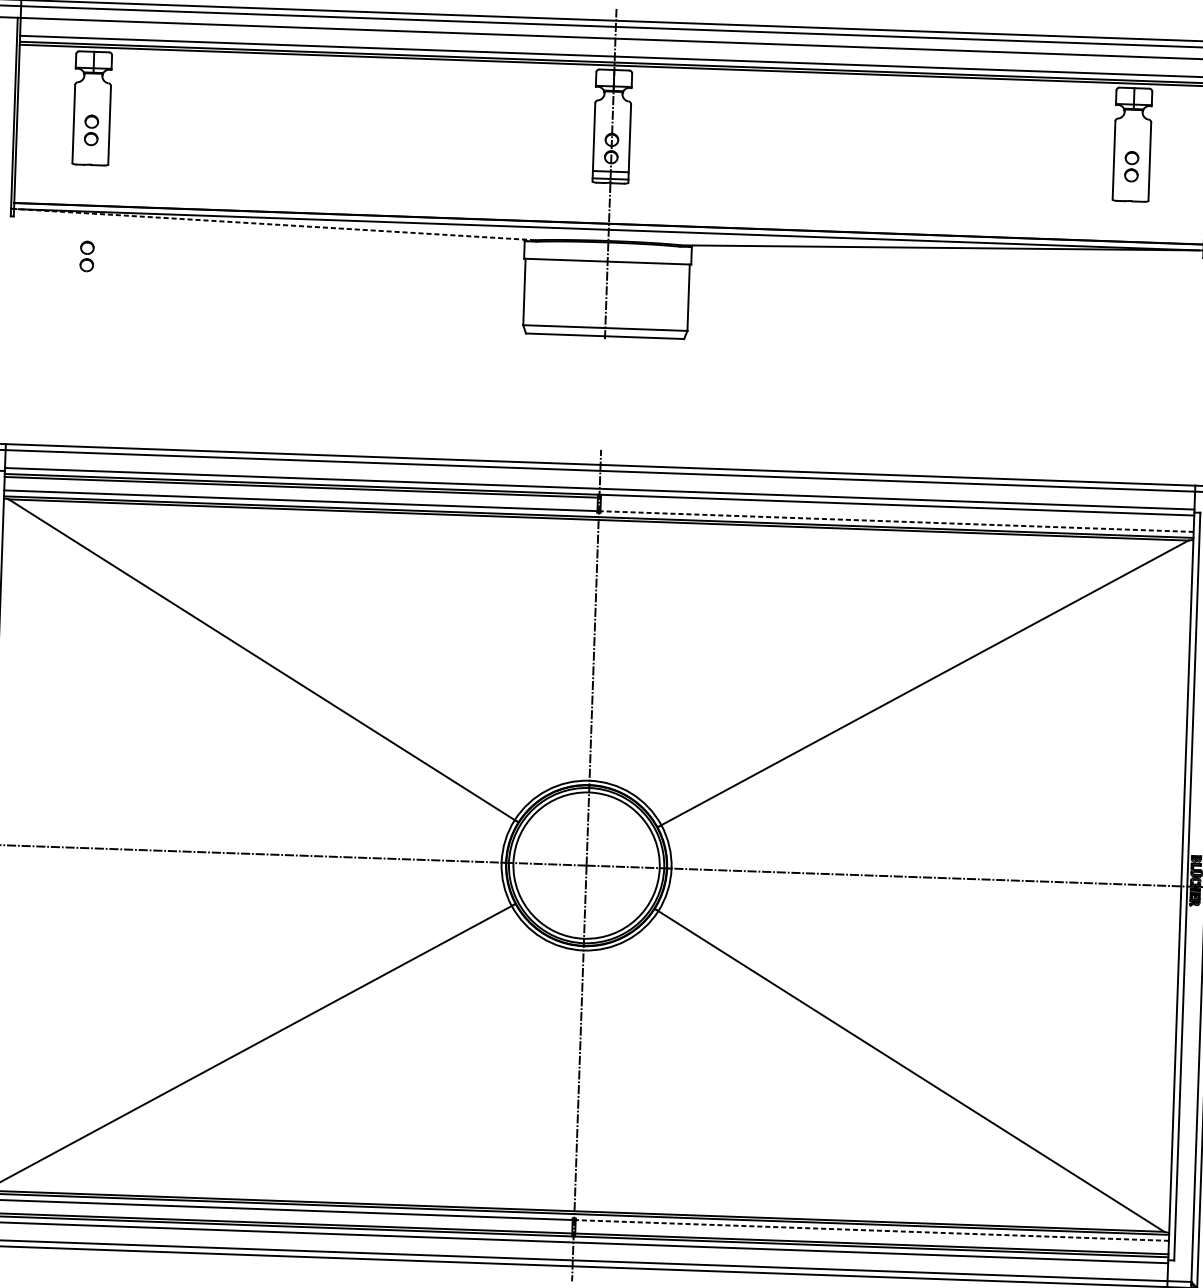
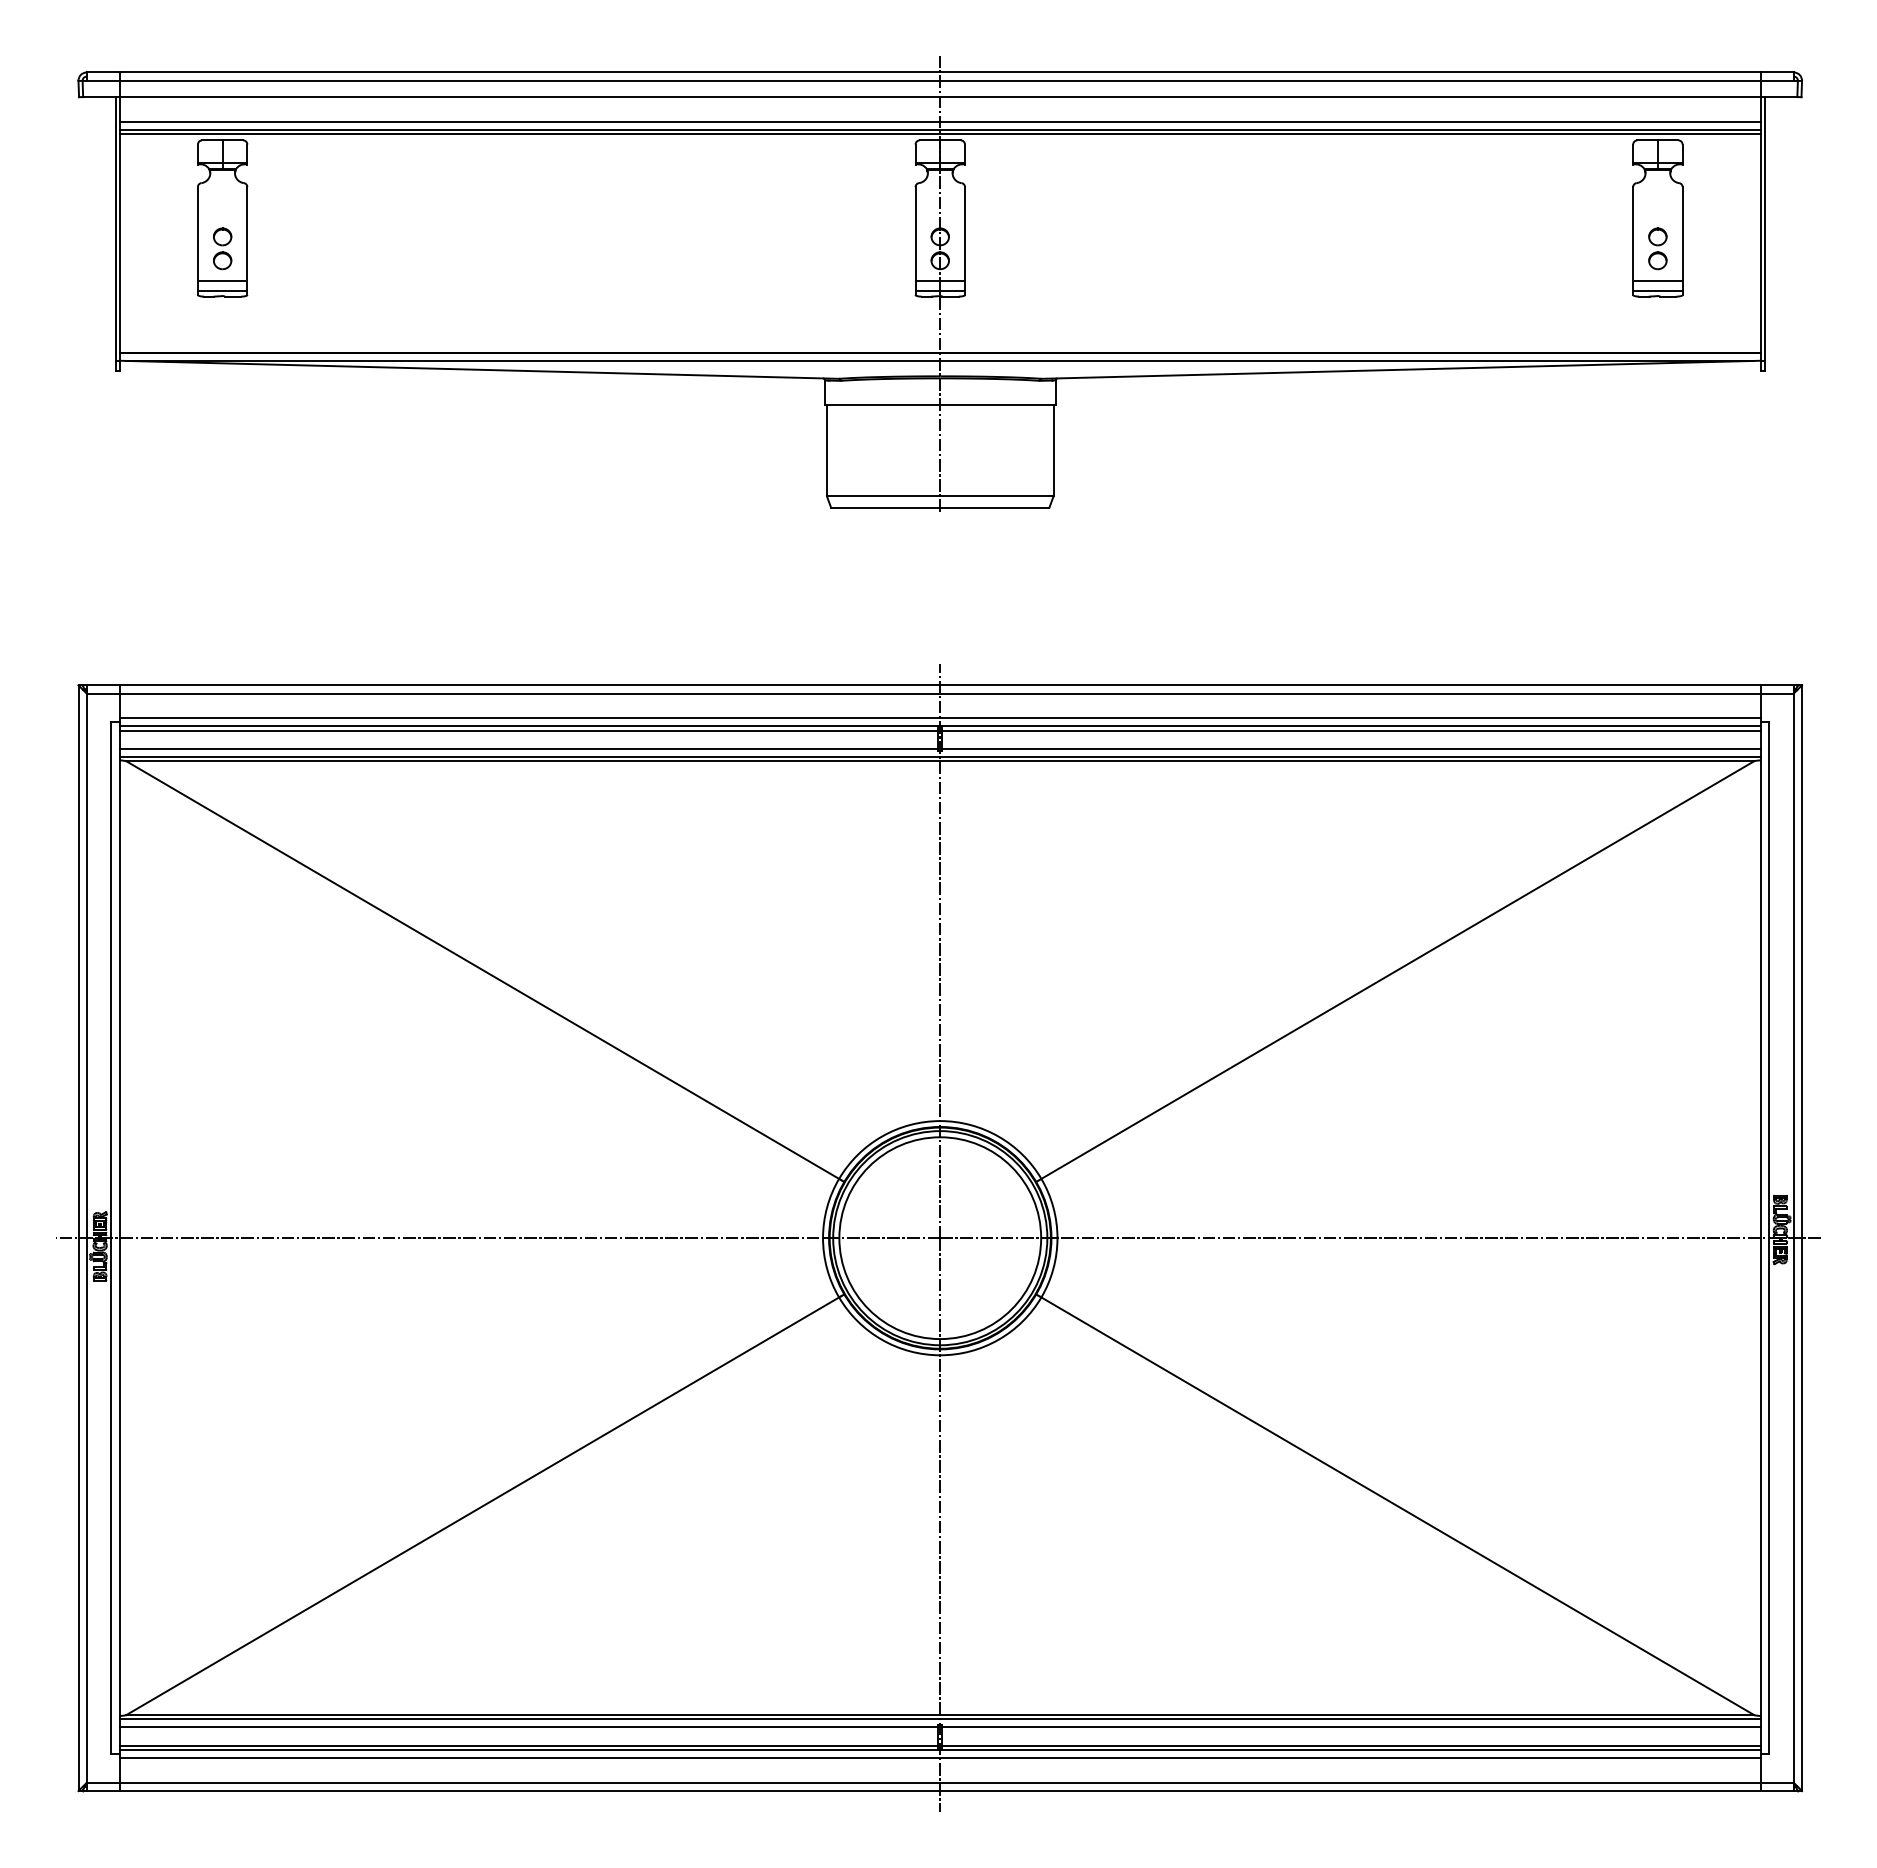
line: (90, 153) -> (222, 280), added
line: (90, 160) -> (222, 290), added
line: (1130, 189) -> (1657, 280), added
line: (1130, 196) -> (1657, 290), added
line: (274, 224) -> (479, 369), dashed -> solid
part: (87, 256) -> (222, 422), removed
line: (897, 508) -> (1351, 730), added
line: (897, 521) -> (1351, 749), dashed -> solid
line: (872, 1230) -> (1351, 1727), dashed -> solid

